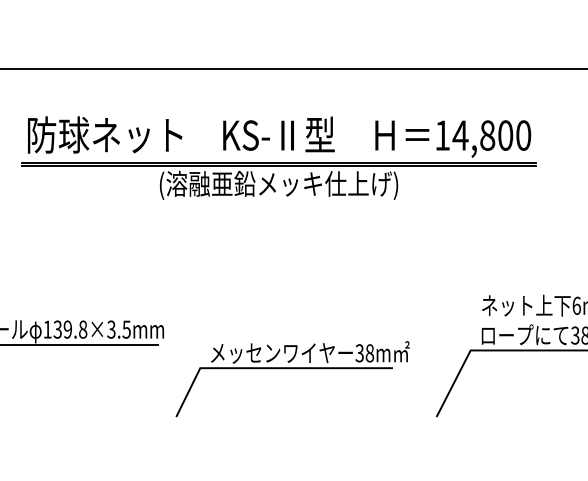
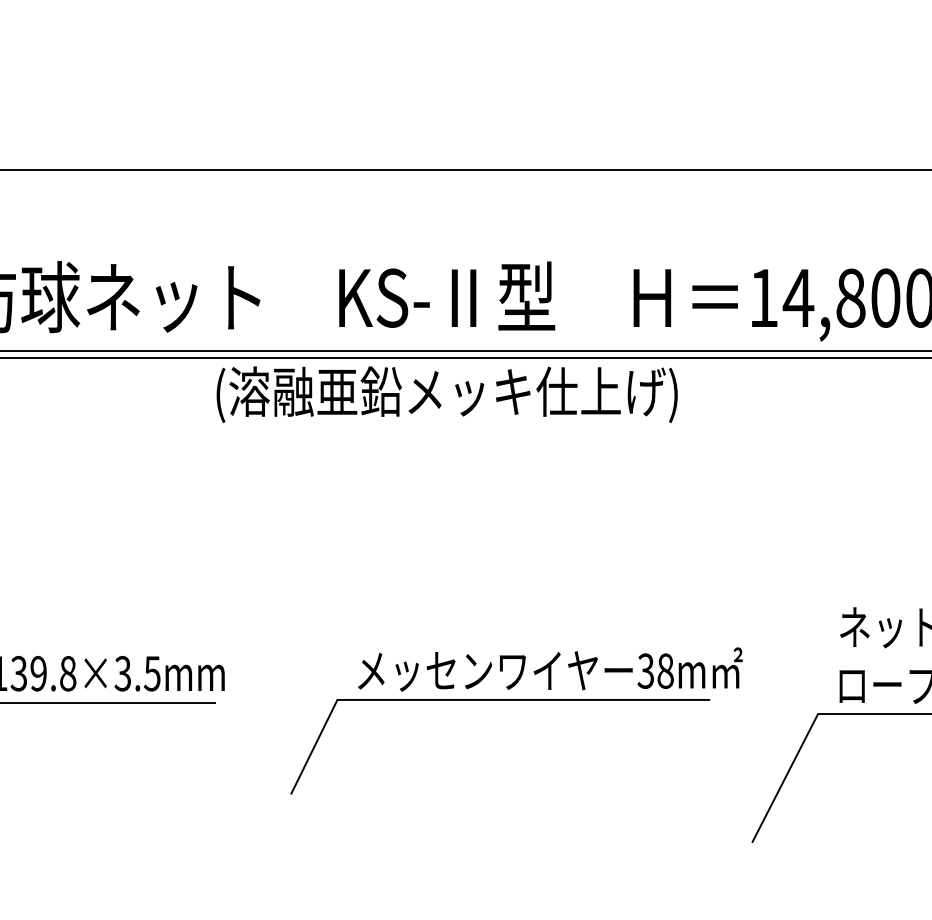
part: (292, 369) -> (515, 702), moved

